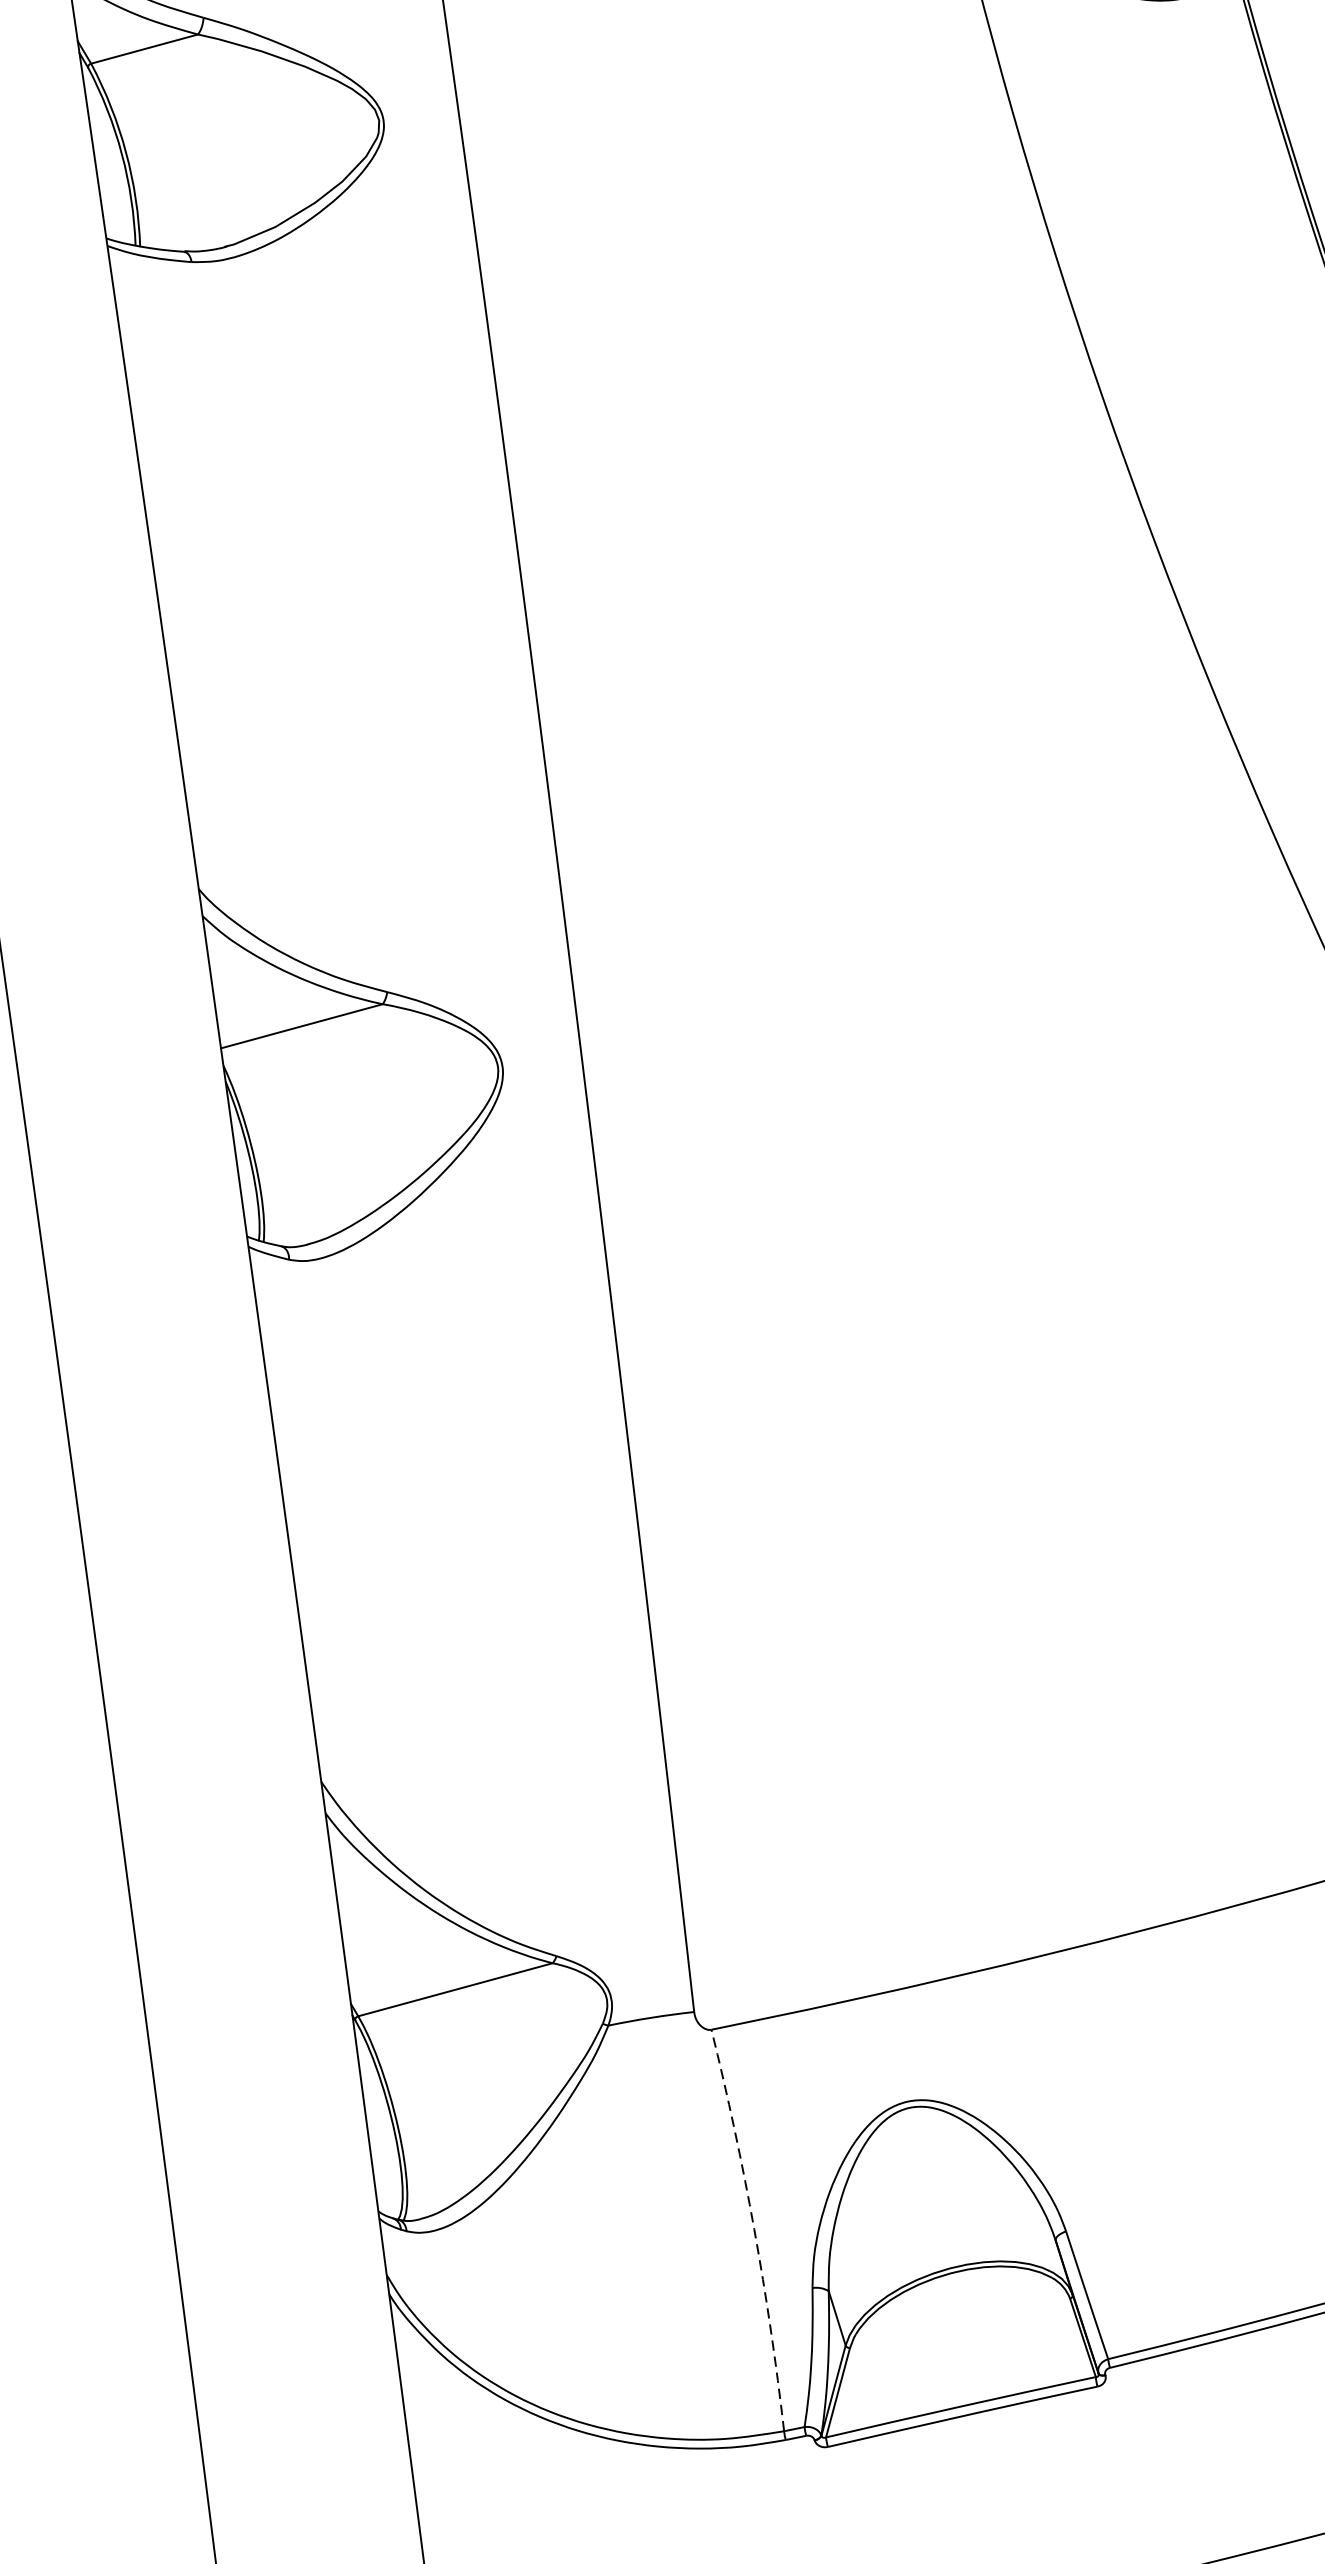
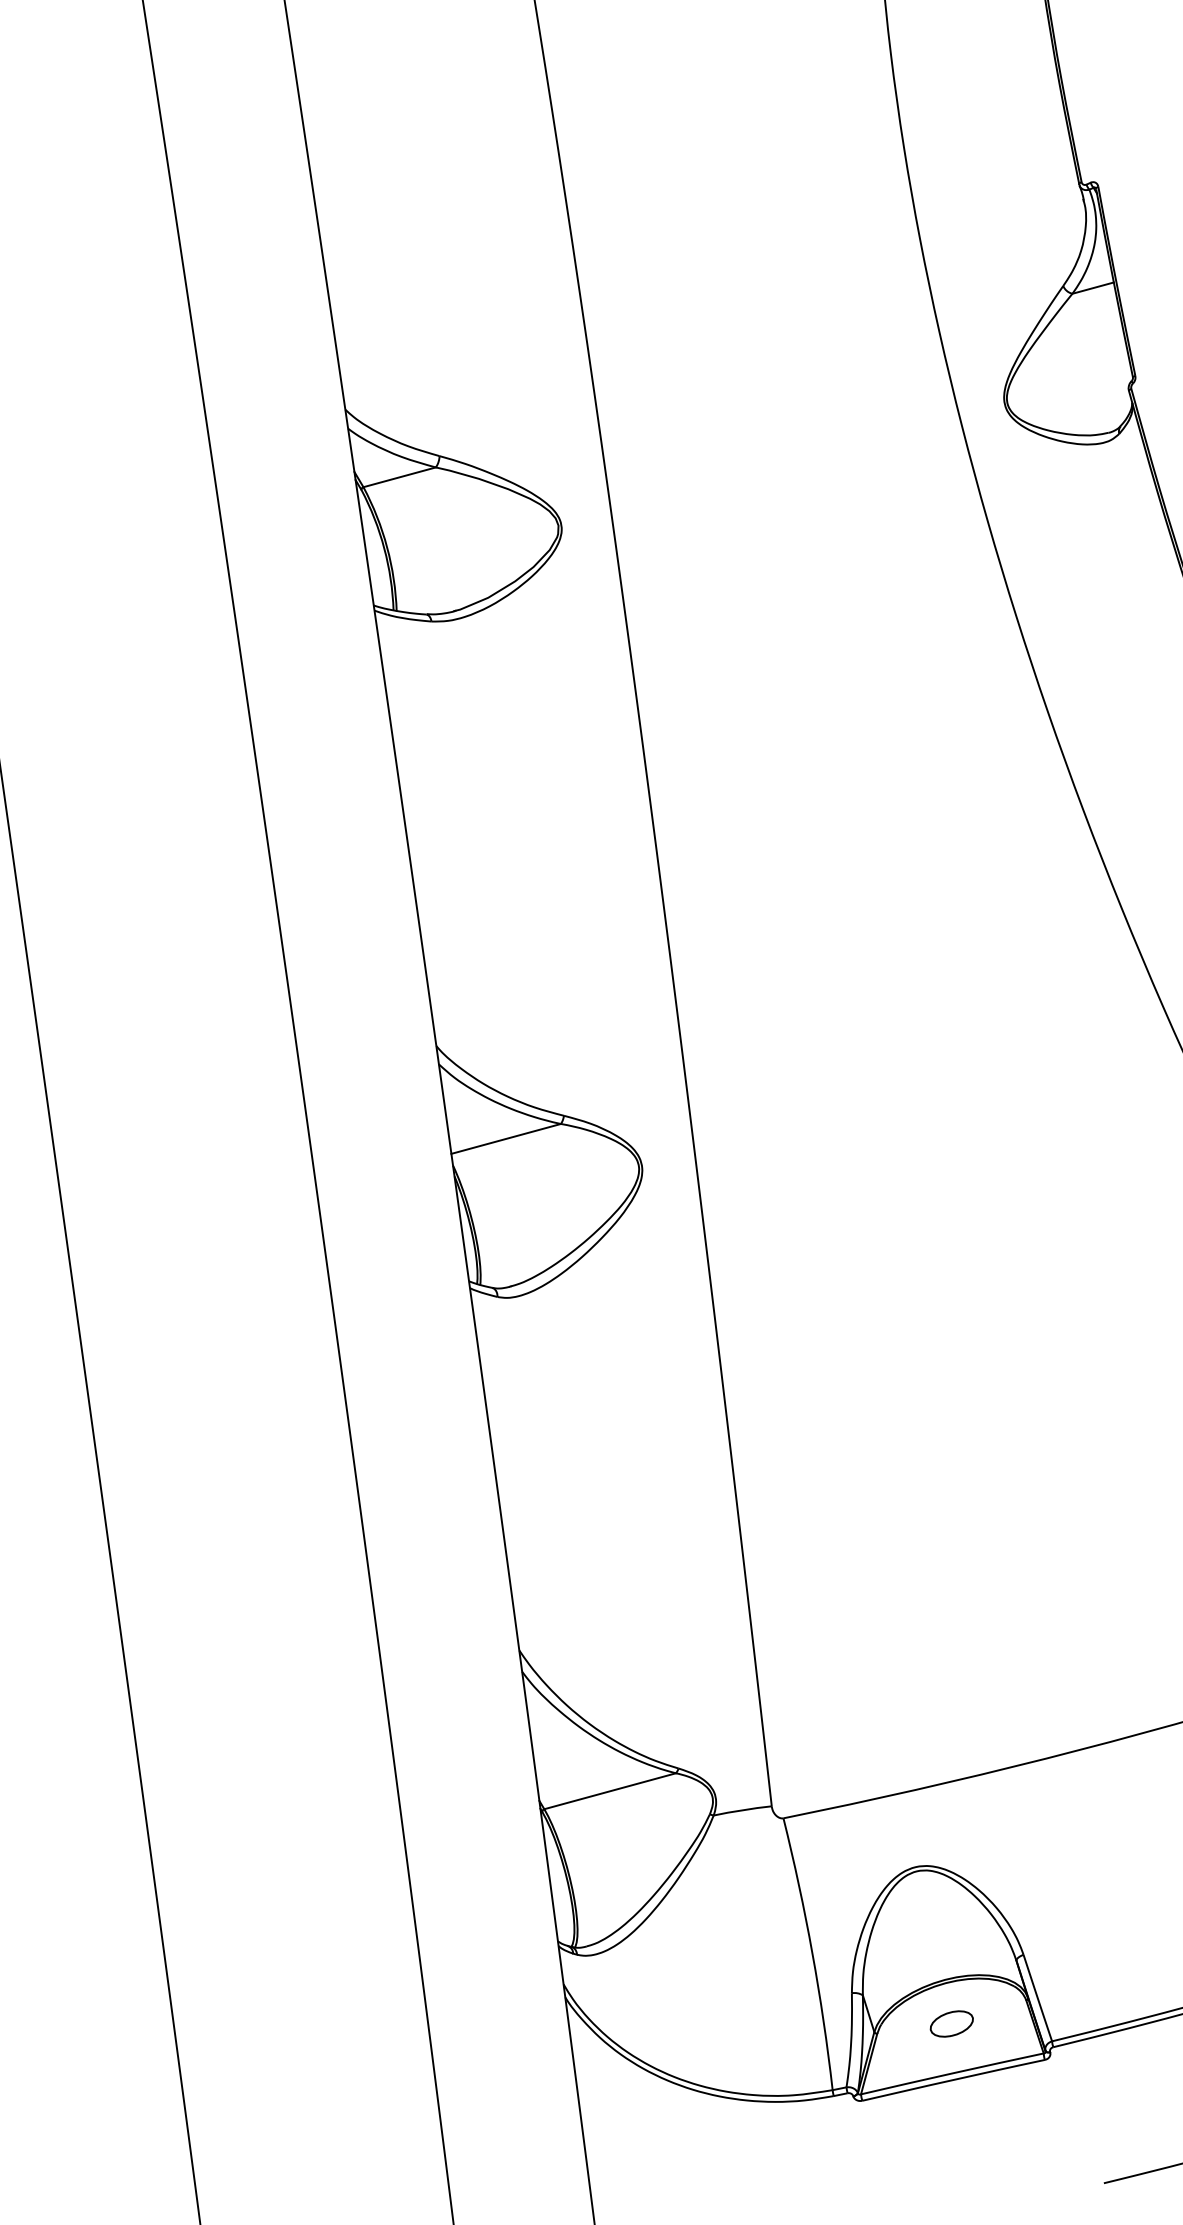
arc: (754, 2229) -> (812, 1953), dashed -> solid
part: (959, 2332) -> (951, 2023), added

